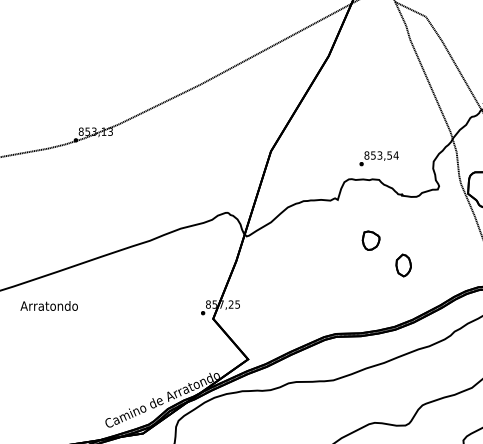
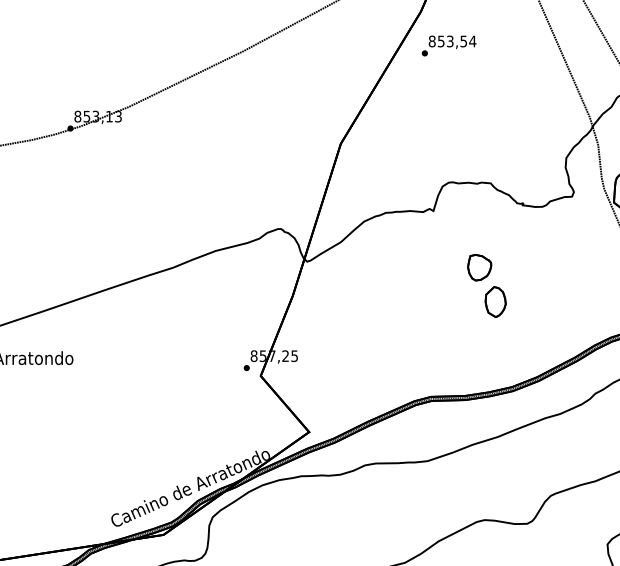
text: (378, 158) -> (448, 45), moved
part: (403, 265) -> (495, 302), moved

